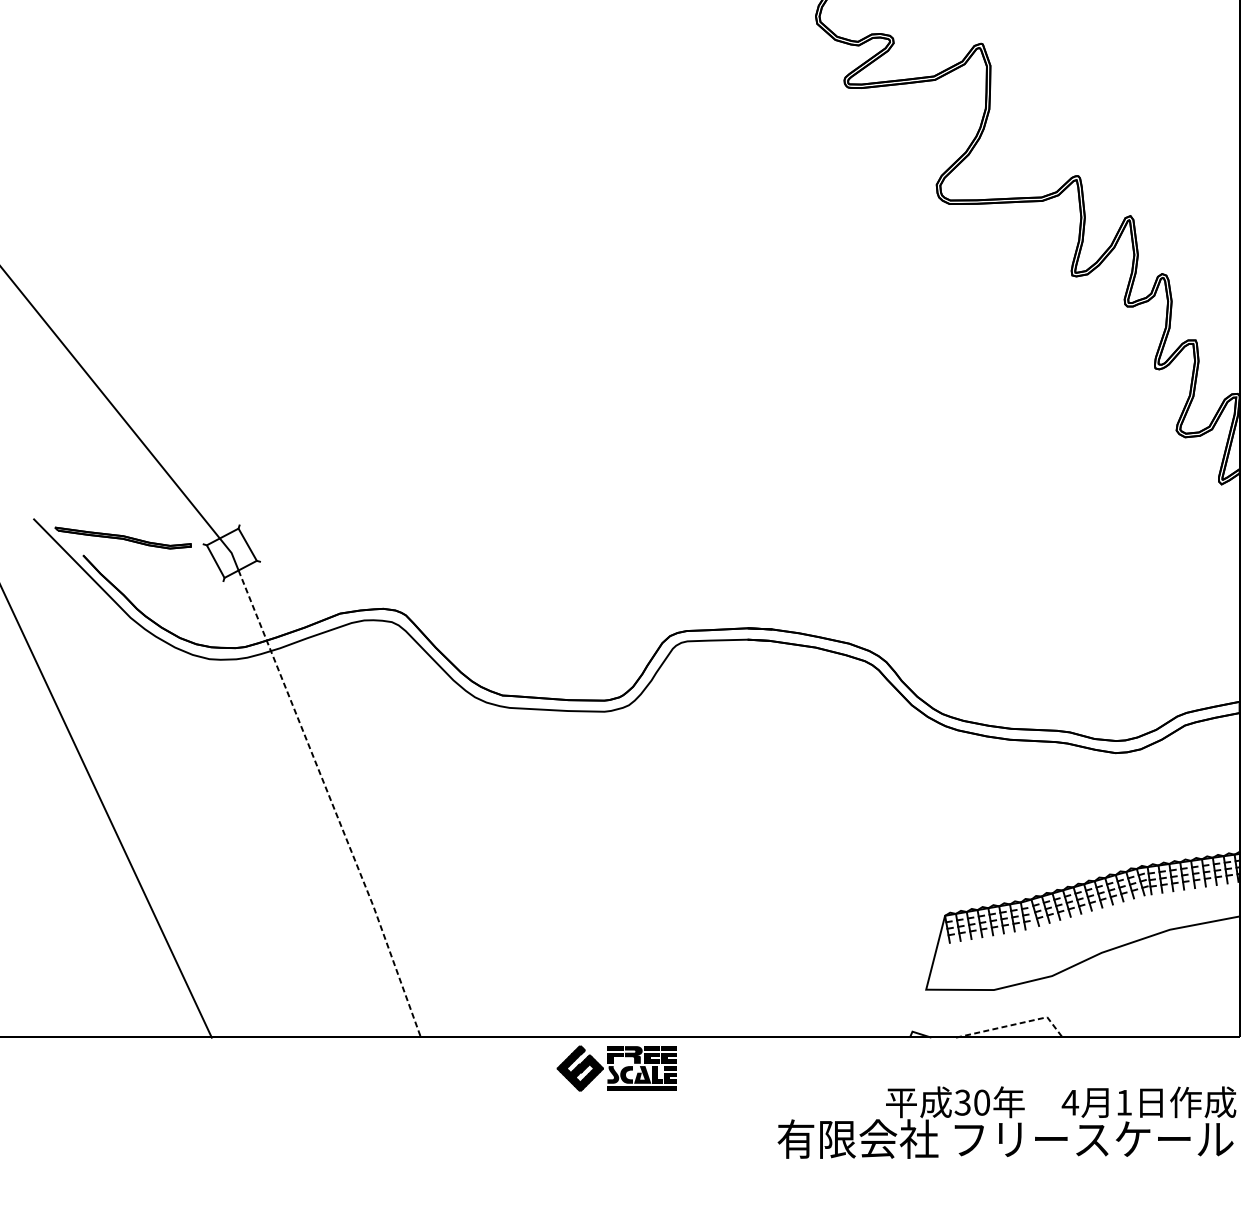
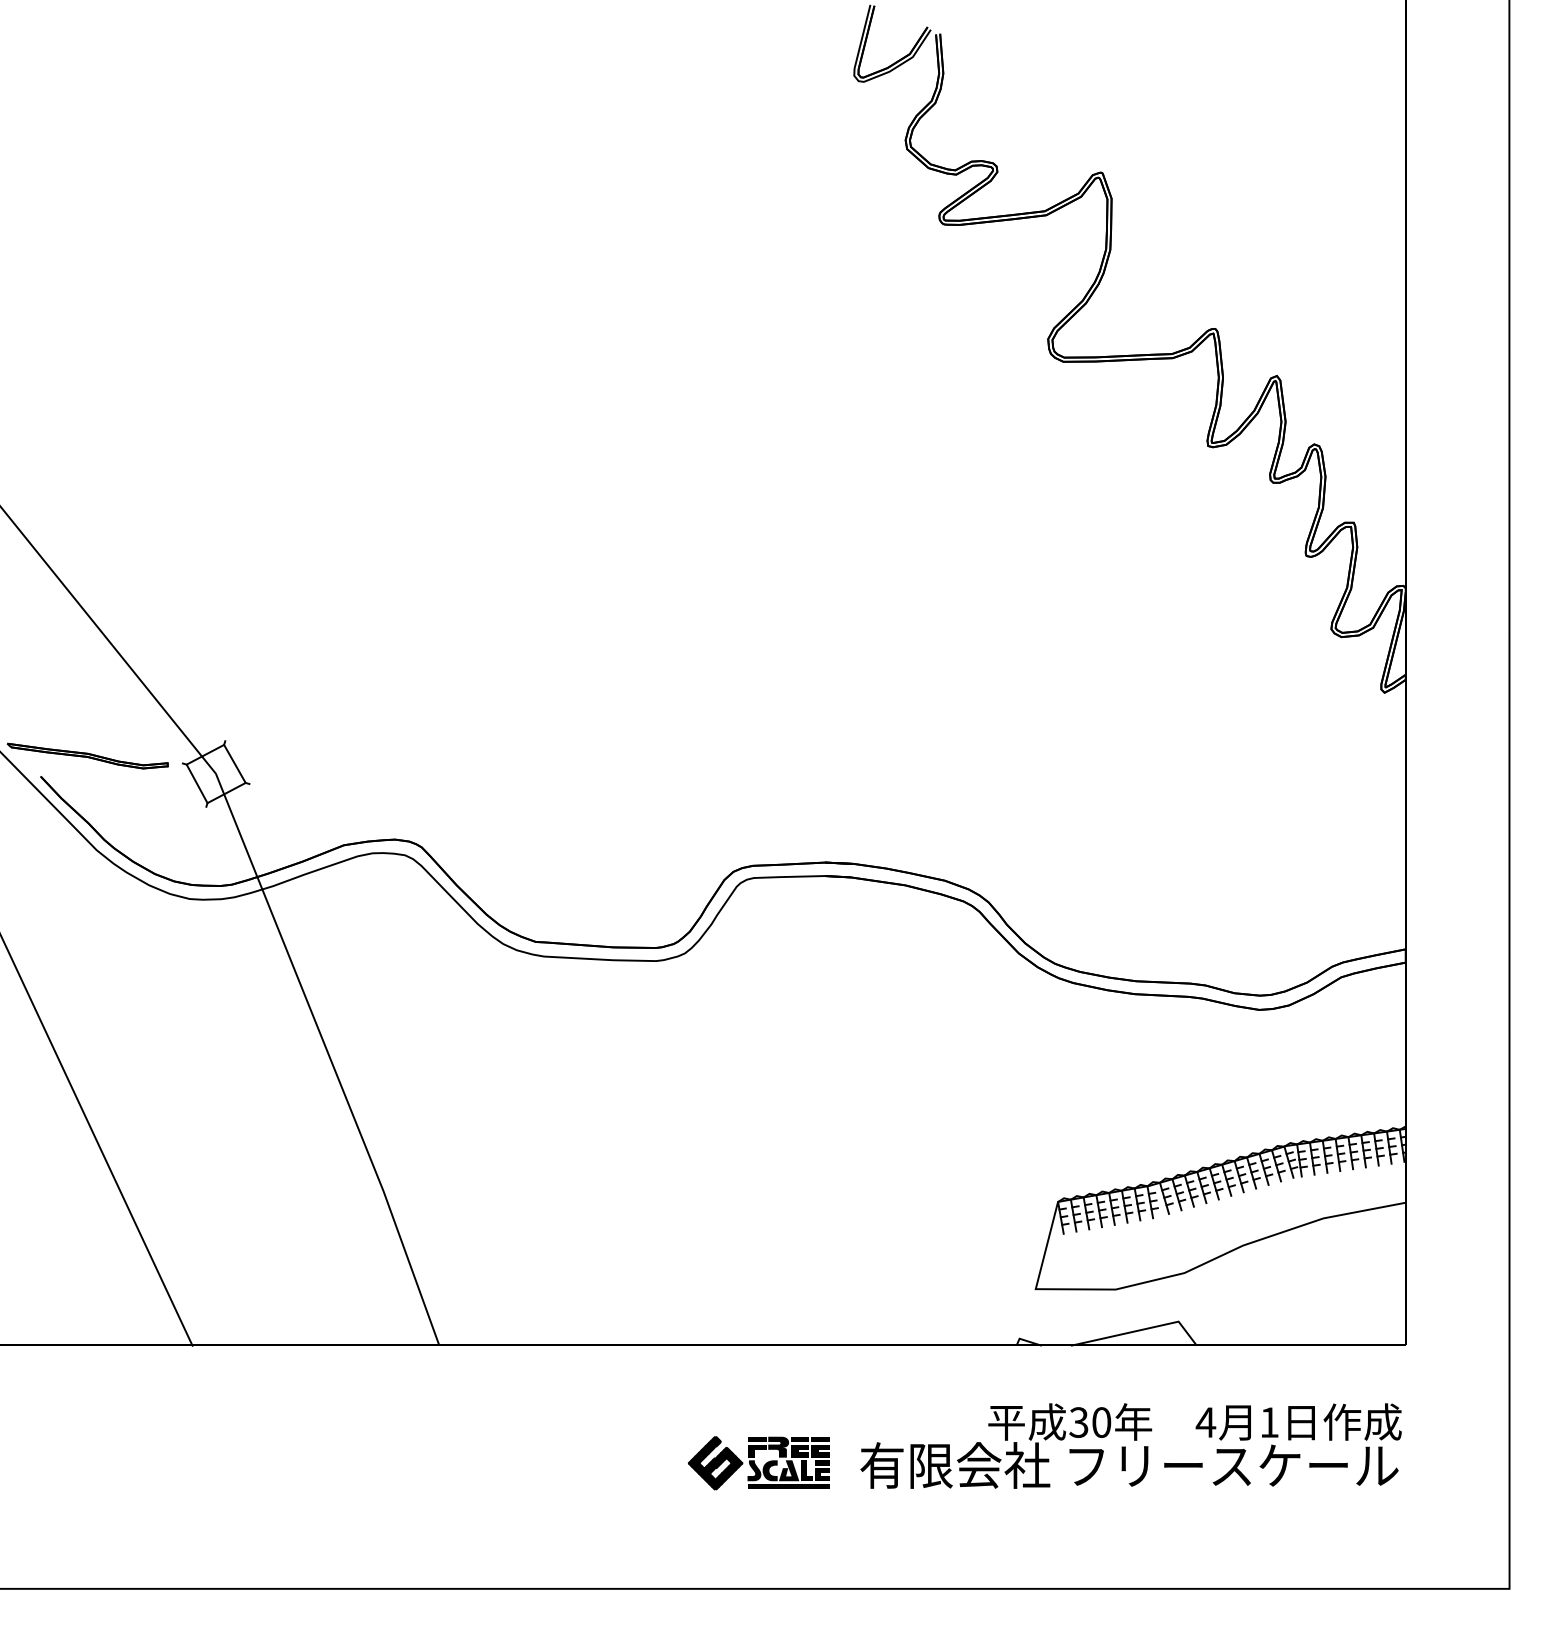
line: (332, 803) -> (334, 1069), dashed -> solid
line: (1014, 1024) -> (1140, 1330), dashed -> solid
part: (616, 1068) -> (758, 1463), moved

